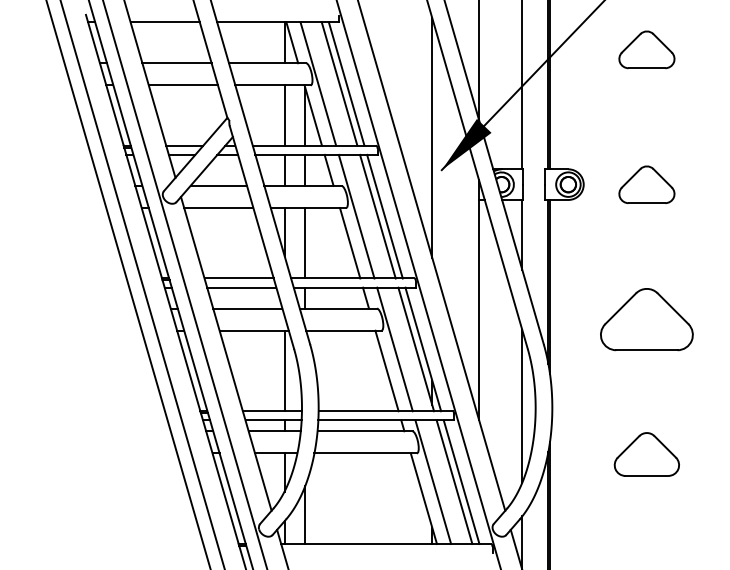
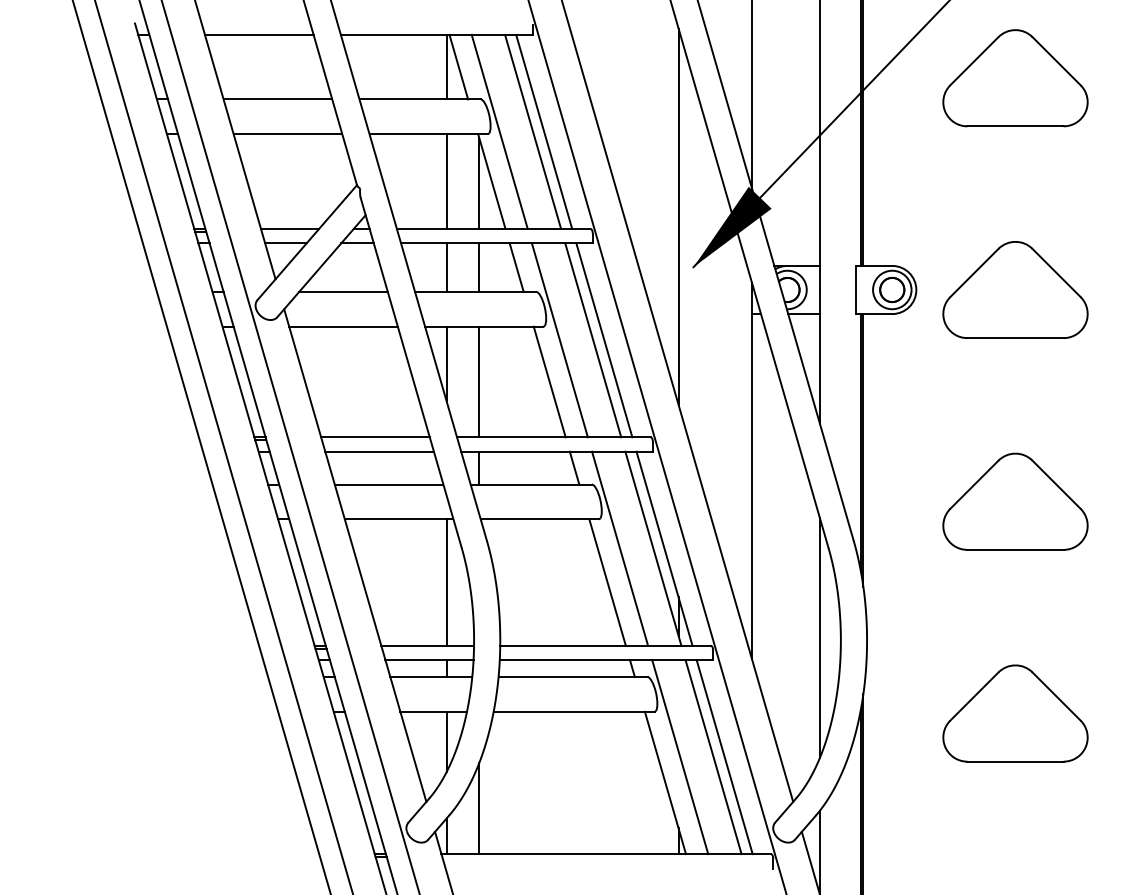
part: (646, 49) -> (1014, 77), size x1.67
part: (646, 184) -> (1014, 289), size x1.67
part: (646, 454) -> (1014, 713), size x1.43

